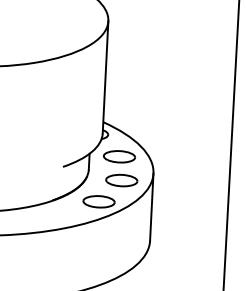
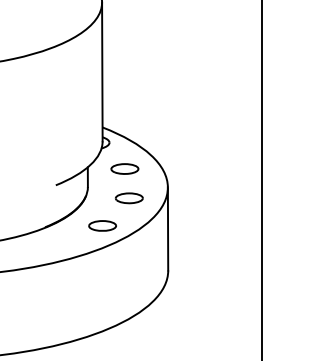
part: (119, 156) -> (124, 168), size x0.7
part: (121, 180) -> (129, 198), size x0.7
part: (98, 201) -> (102, 225), size x0.7

